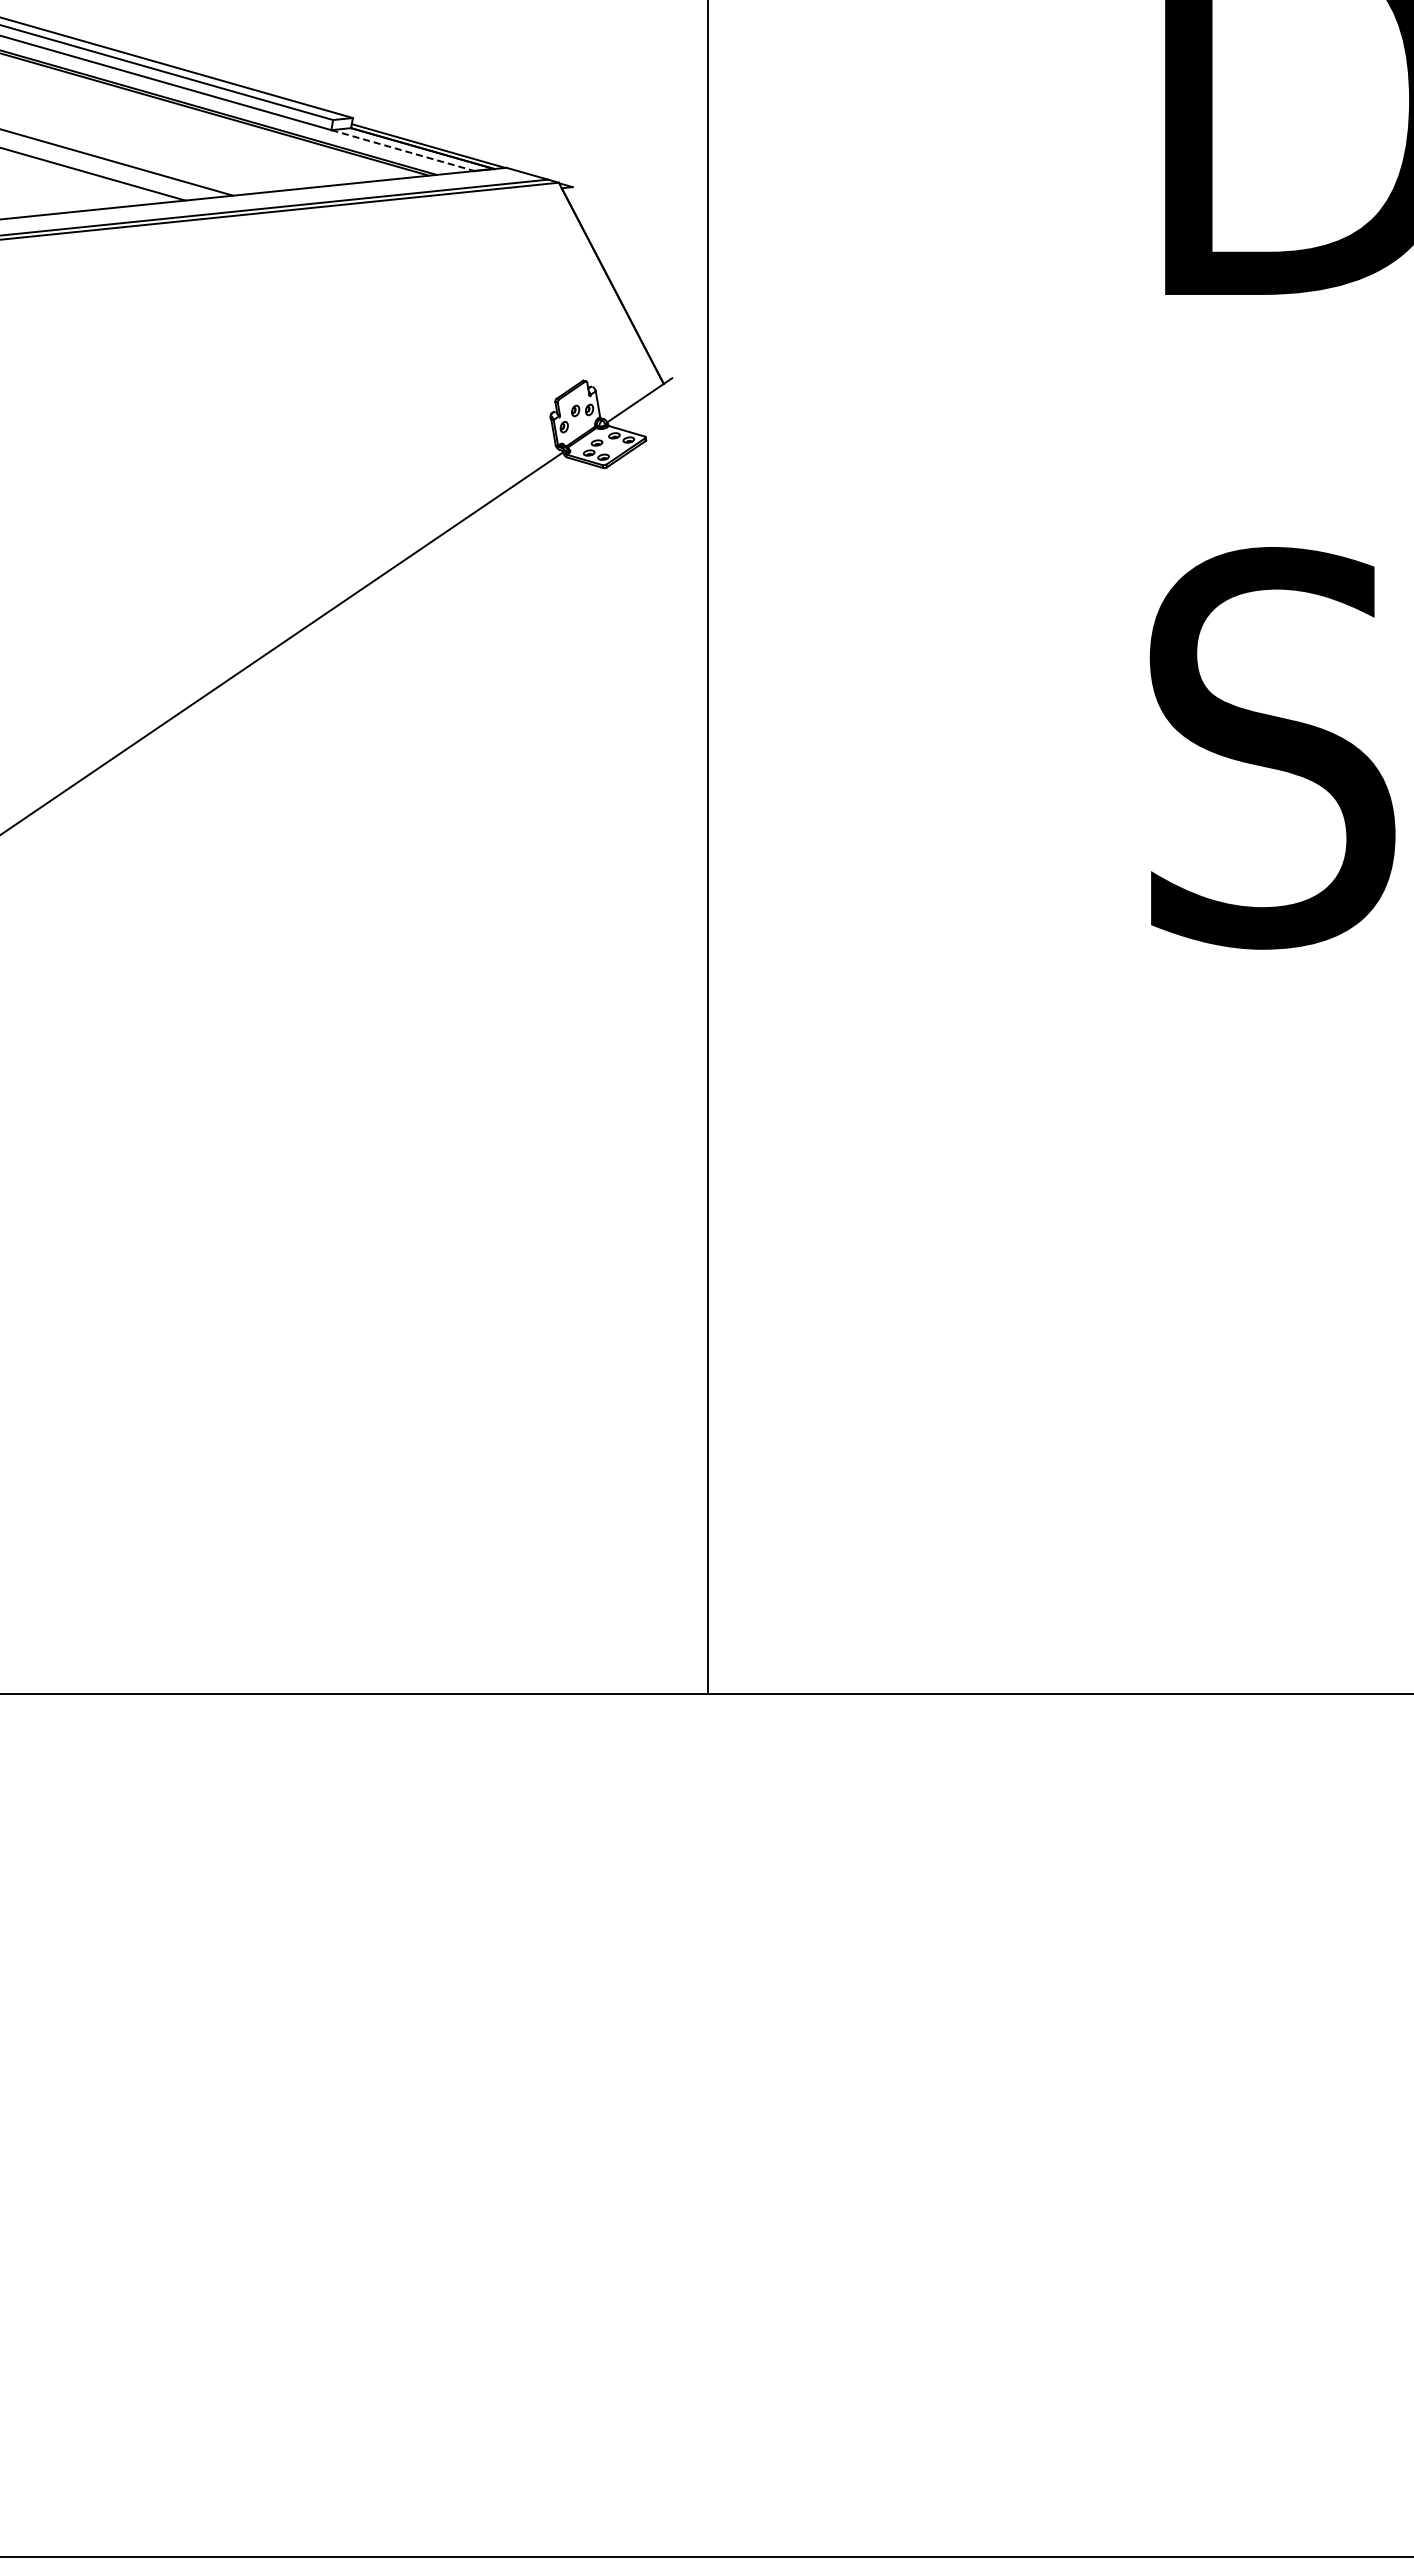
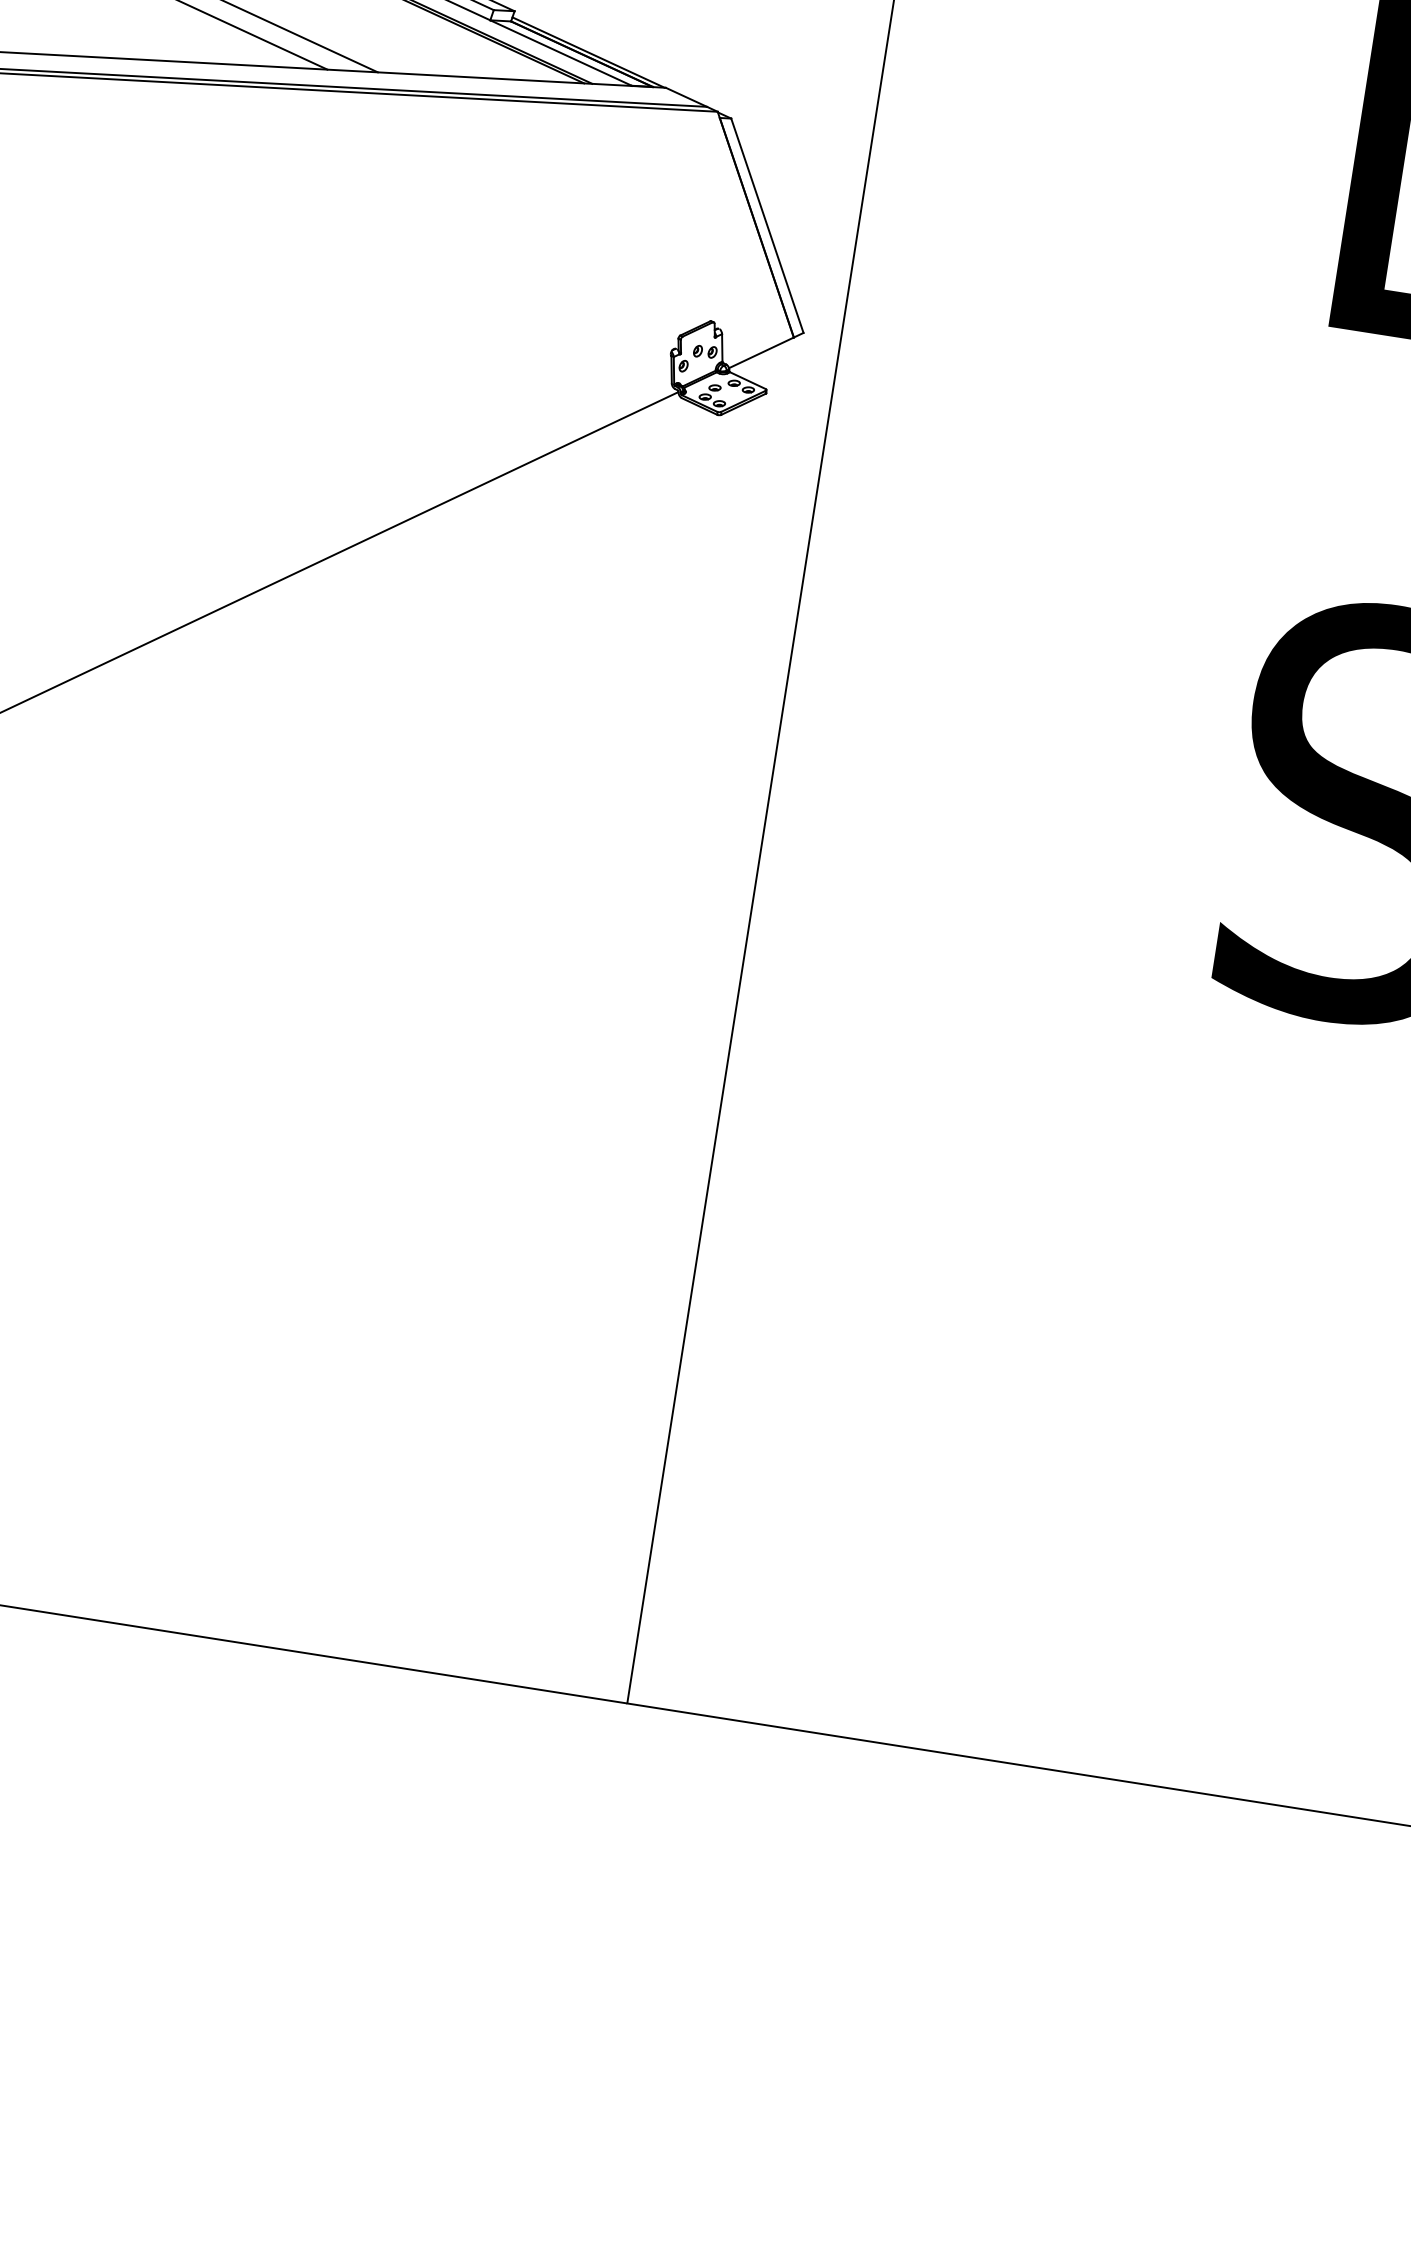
line: (403, 150) -> (561, 53), dashed -> solid
line: (622, 282) -> (767, 225), added

